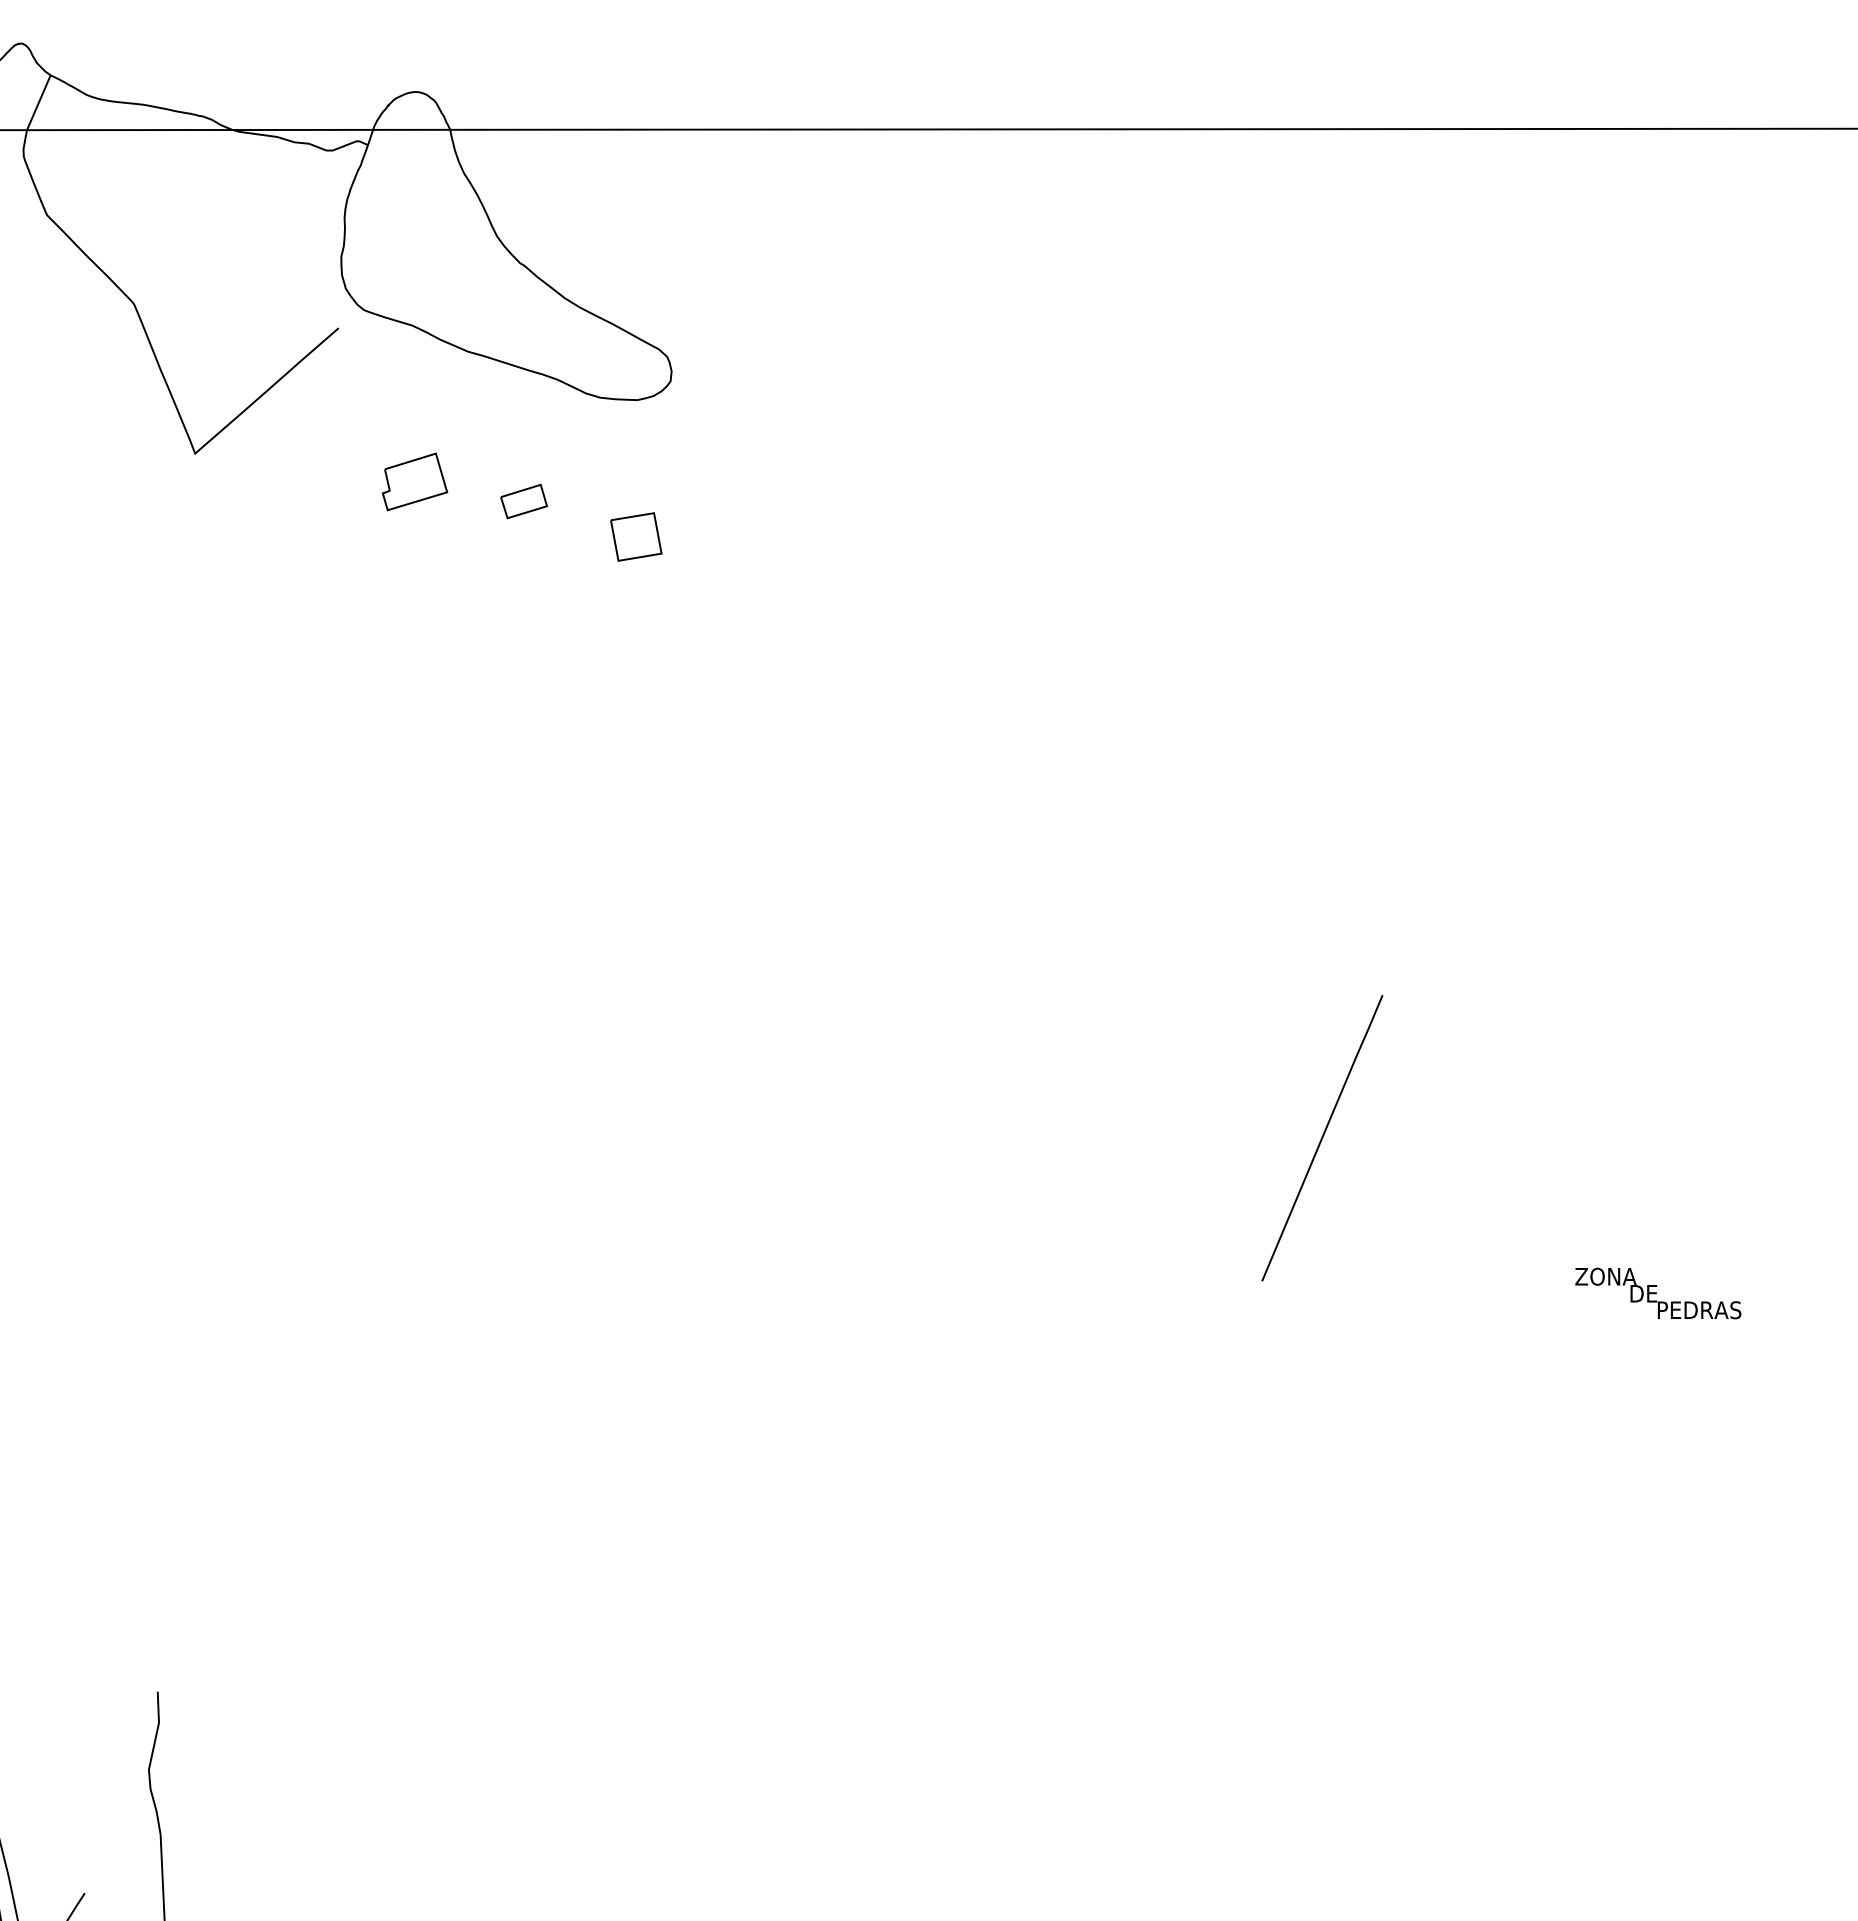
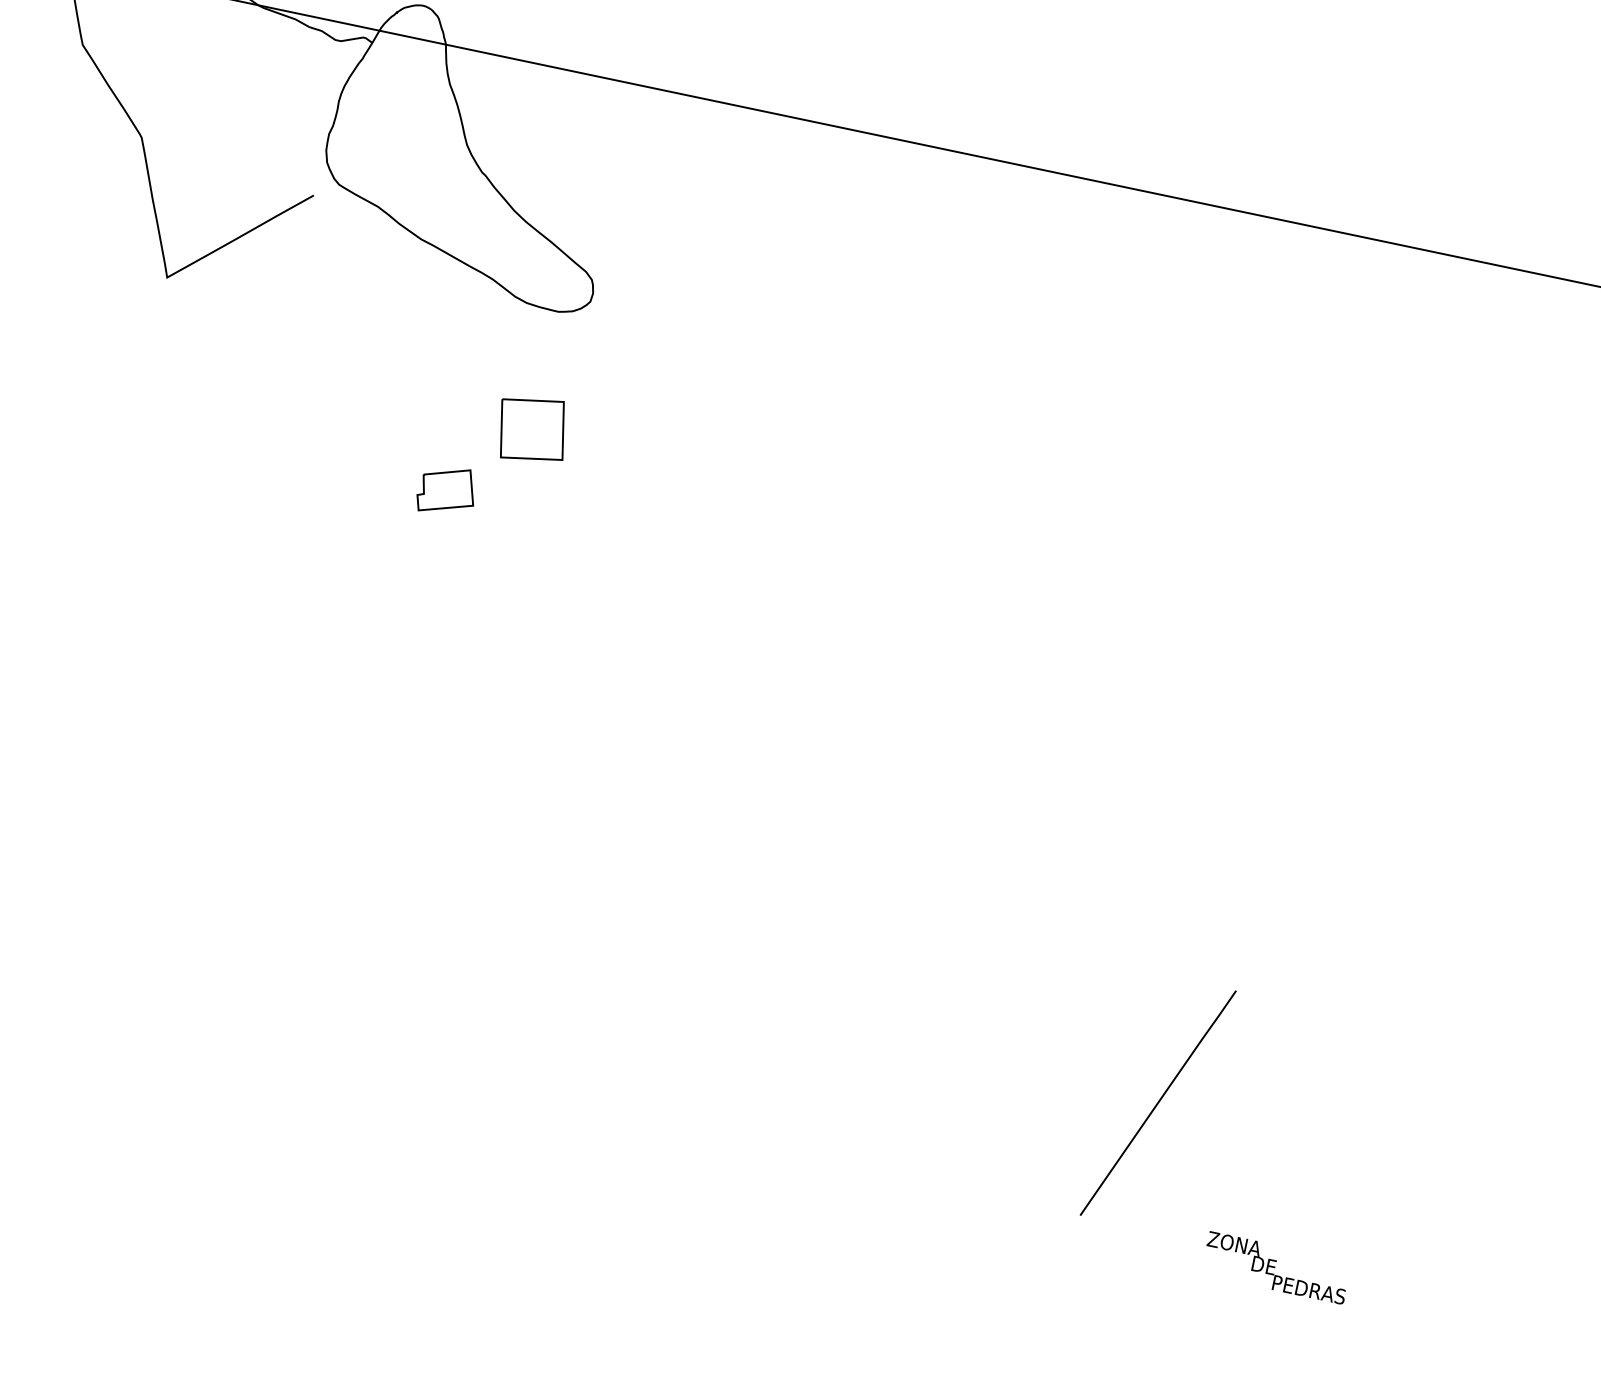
part: (414, 481) -> (446, 490), moved
part: (523, 501) -> (441, 378), removed
part: (636, 536) -> (532, 429), size x1.6
line: (1322, 1138) -> (1158, 1103), moved

